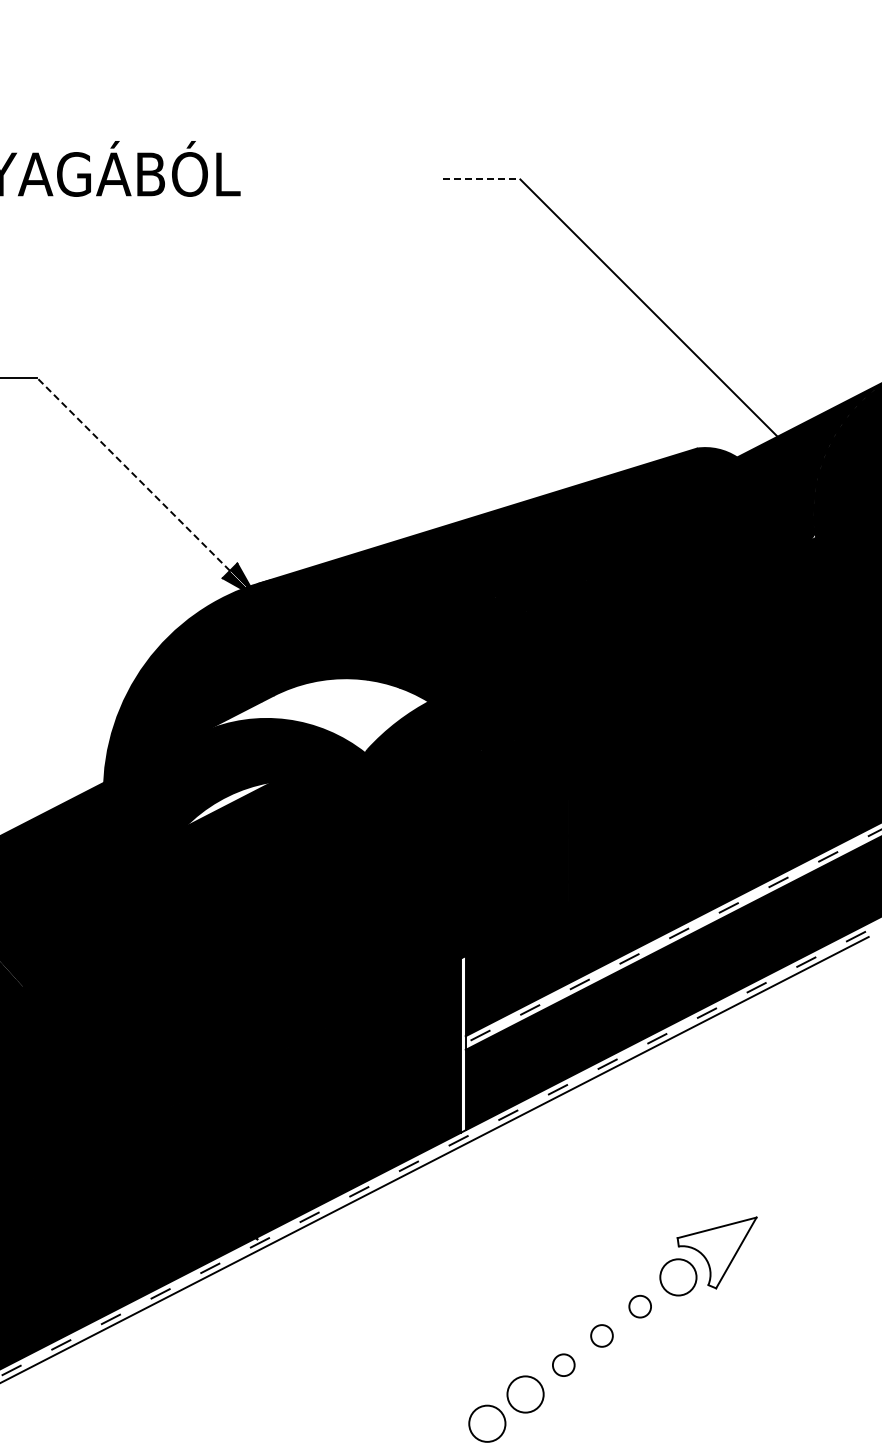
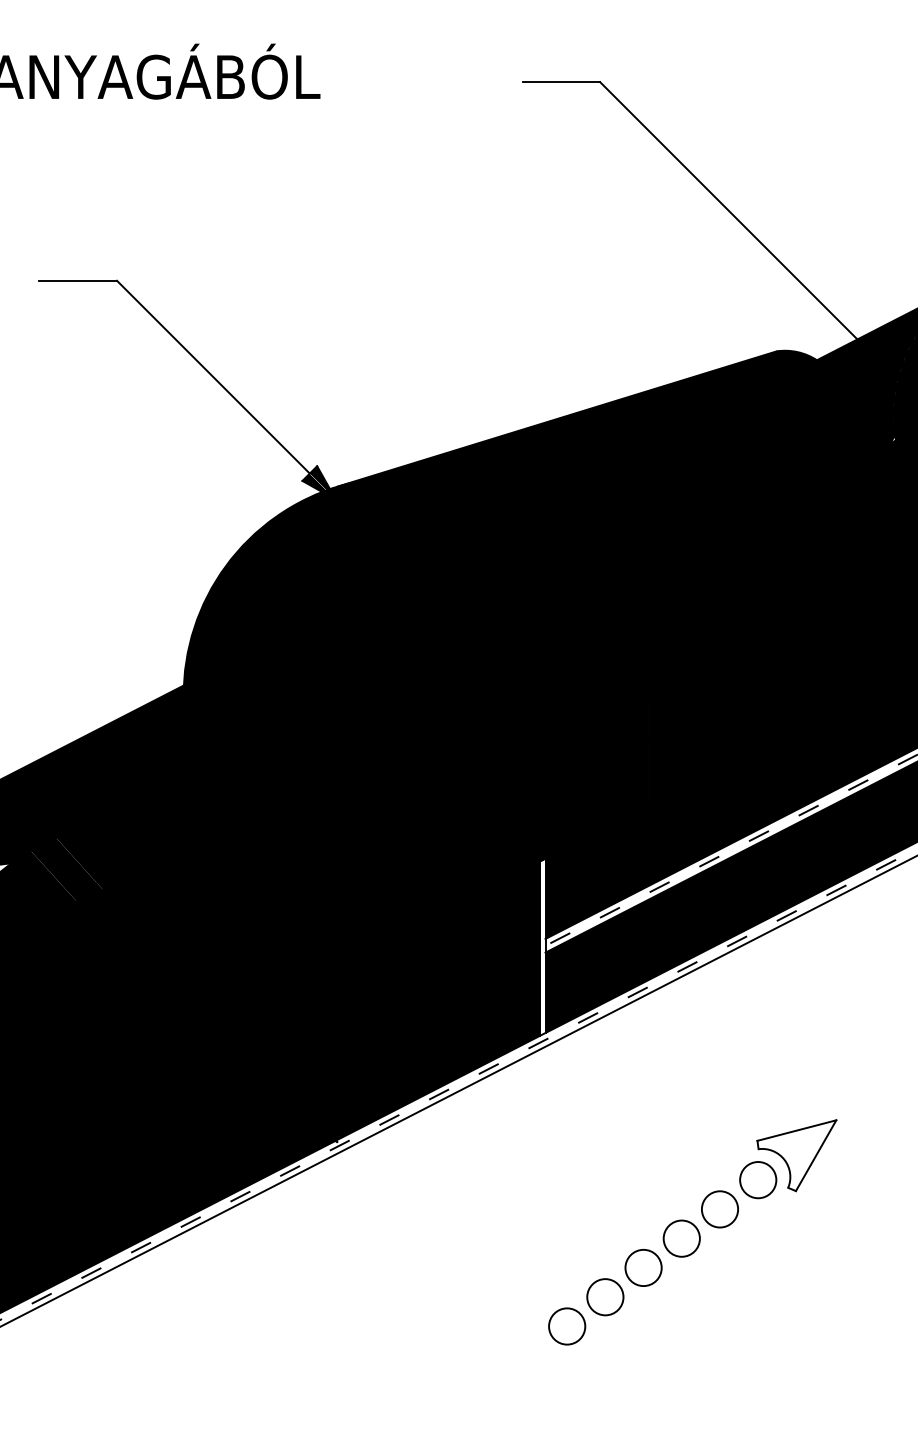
line: (481, 179) -> (561, 82), dashed -> solid
line: (133, 473) -> (213, 376), dashed -> solid
fill: (310, 715) -> (390, 618), added
fill: (228, 804) -> (308, 707), added
circle: (639, 1306) -> (719, 1209), size x1.67
circle: (601, 1335) -> (681, 1238), size x1.67
circle: (563, 1364) -> (643, 1267), size x1.67

